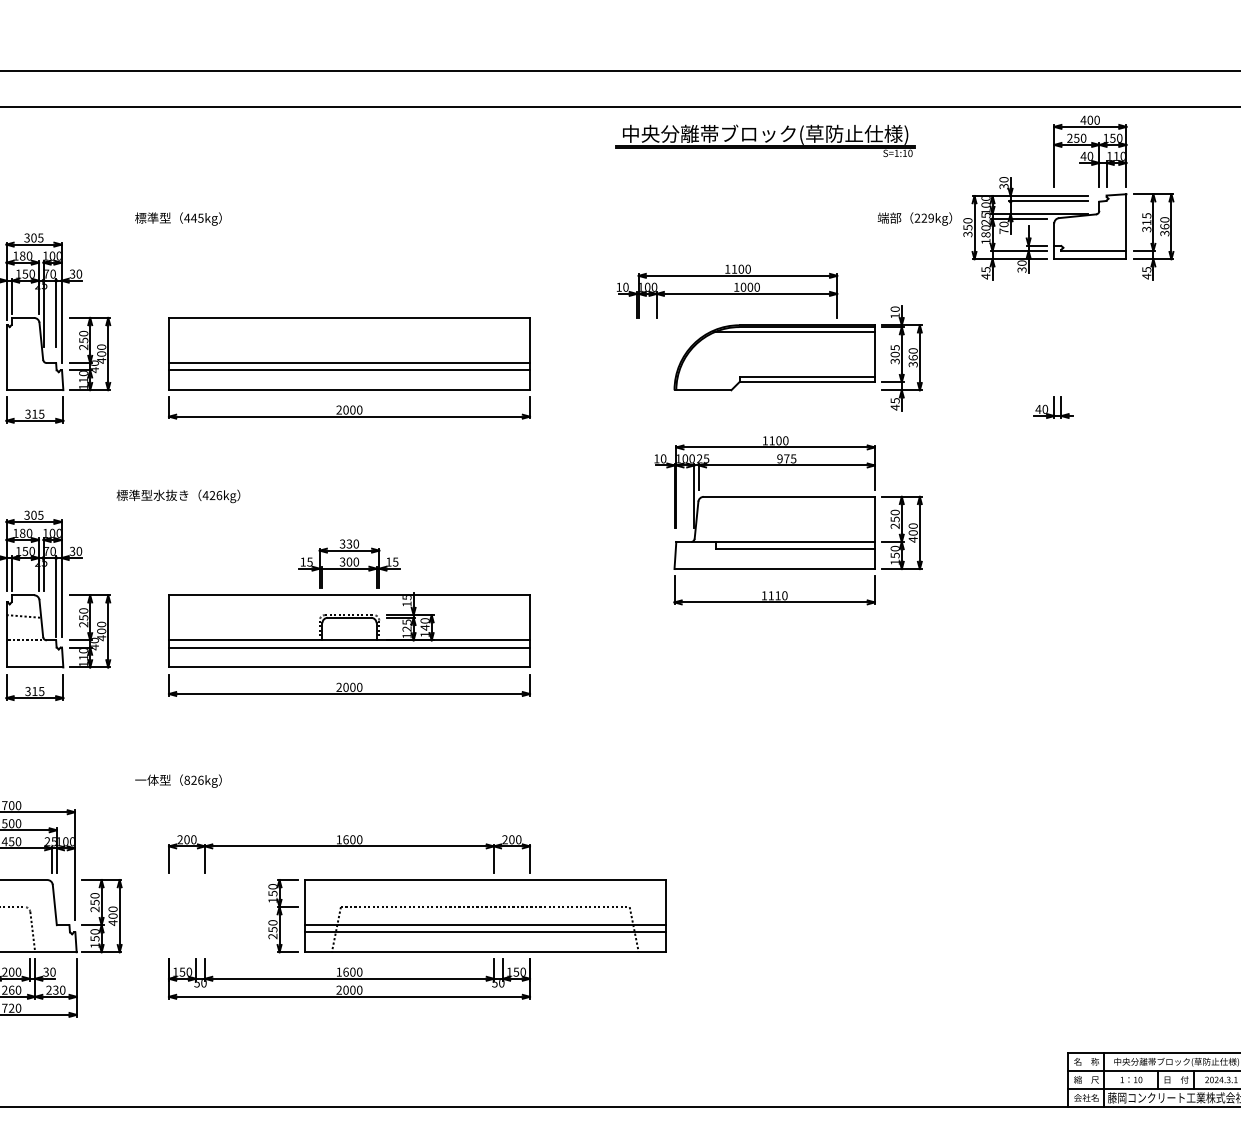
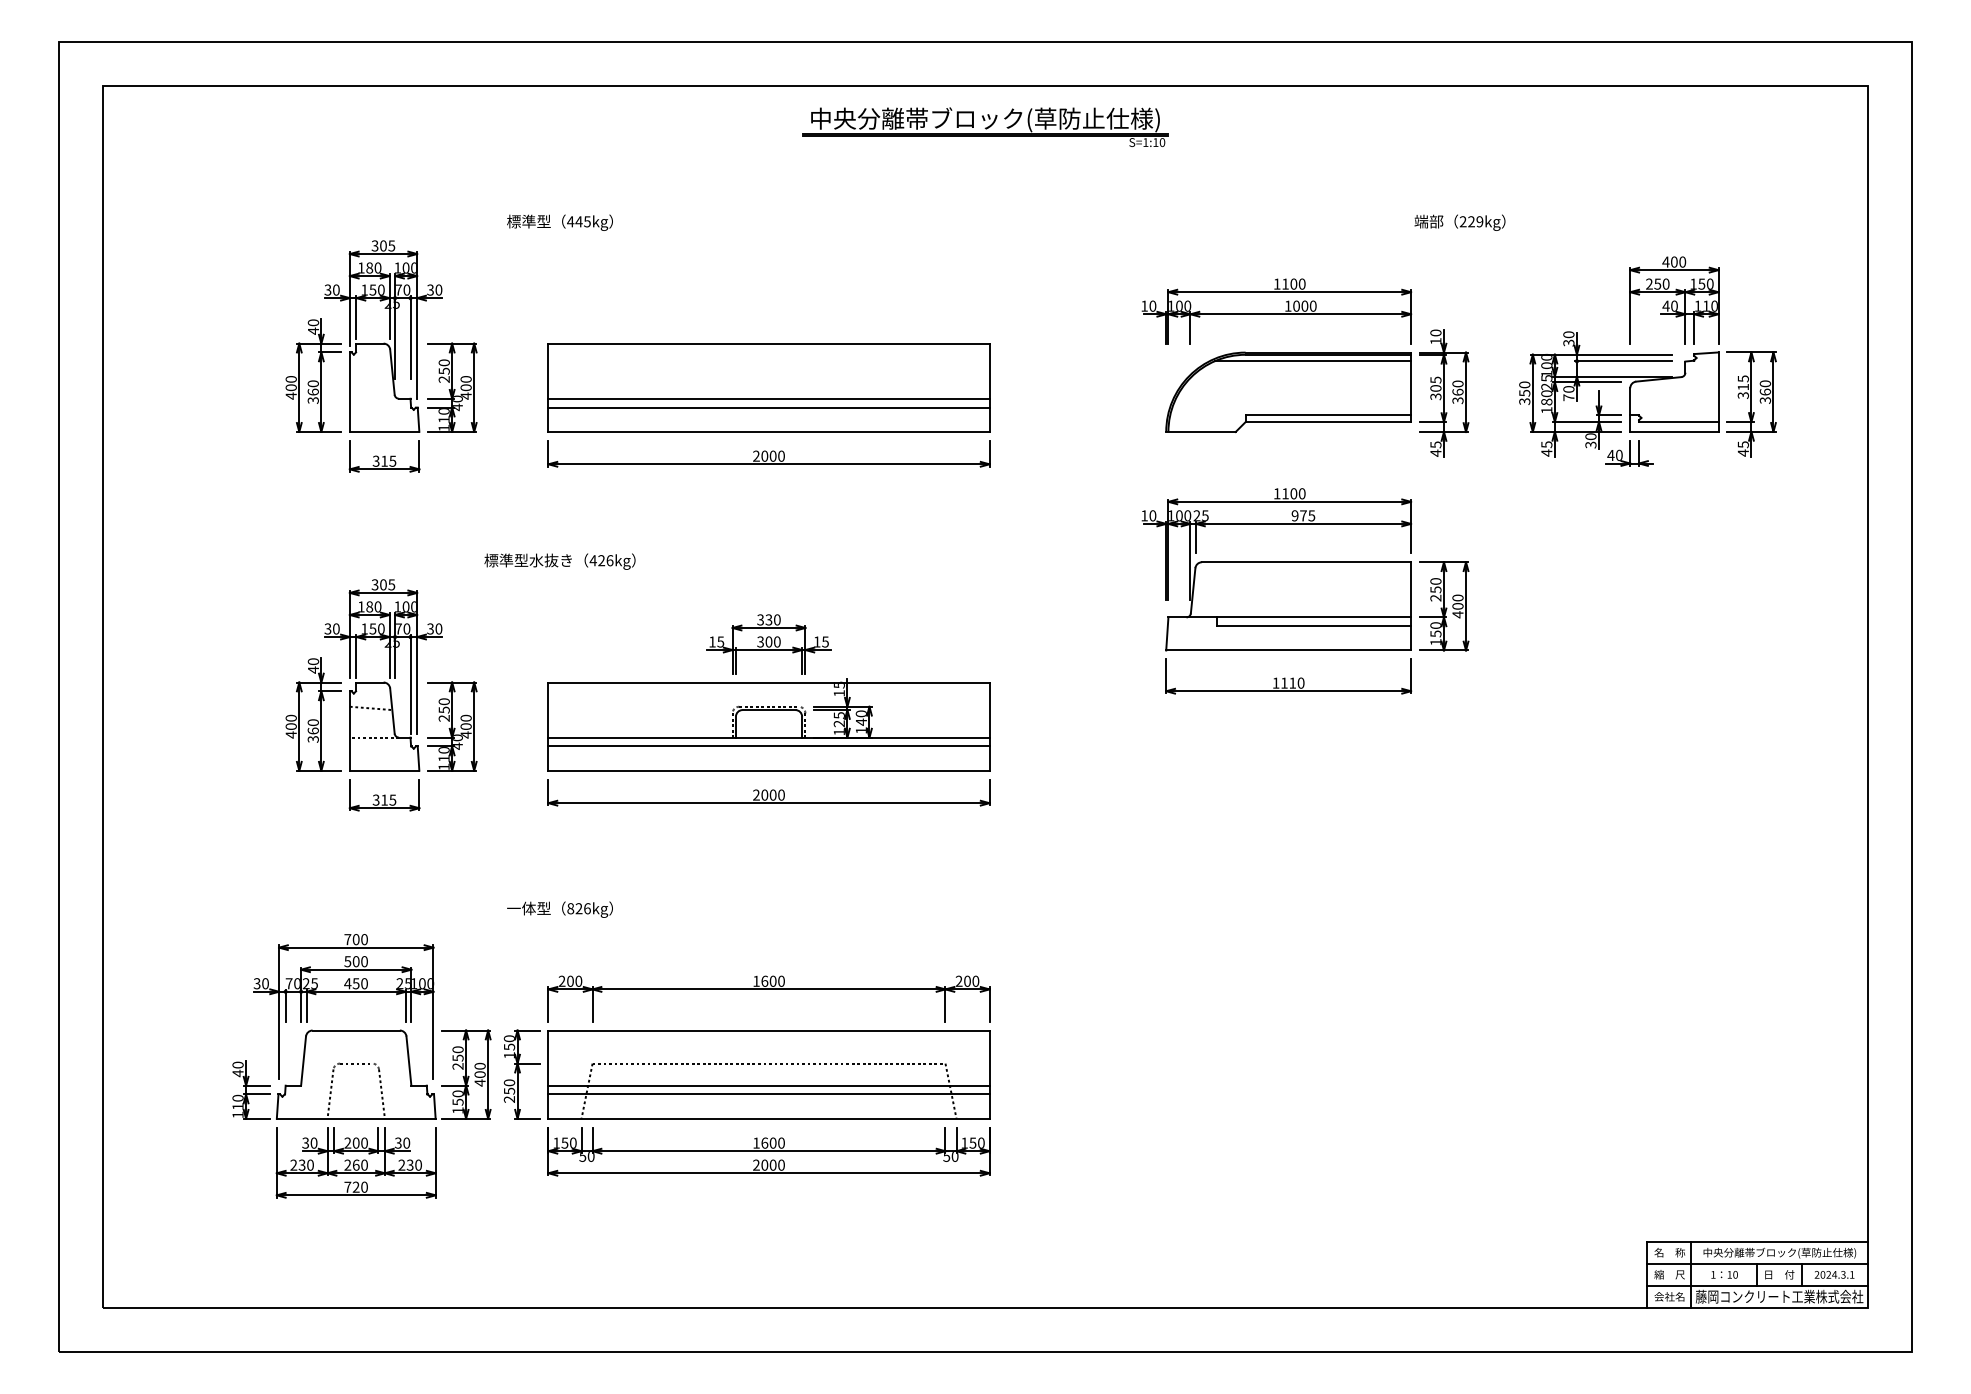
part: (765, 140) -> (985, 126), moved
part: (1068, 197) -> (1647, 356), moved
part: (727, 291) -> (1276, 311), moved
part: (466, 916) -> (746, 1074), moved

